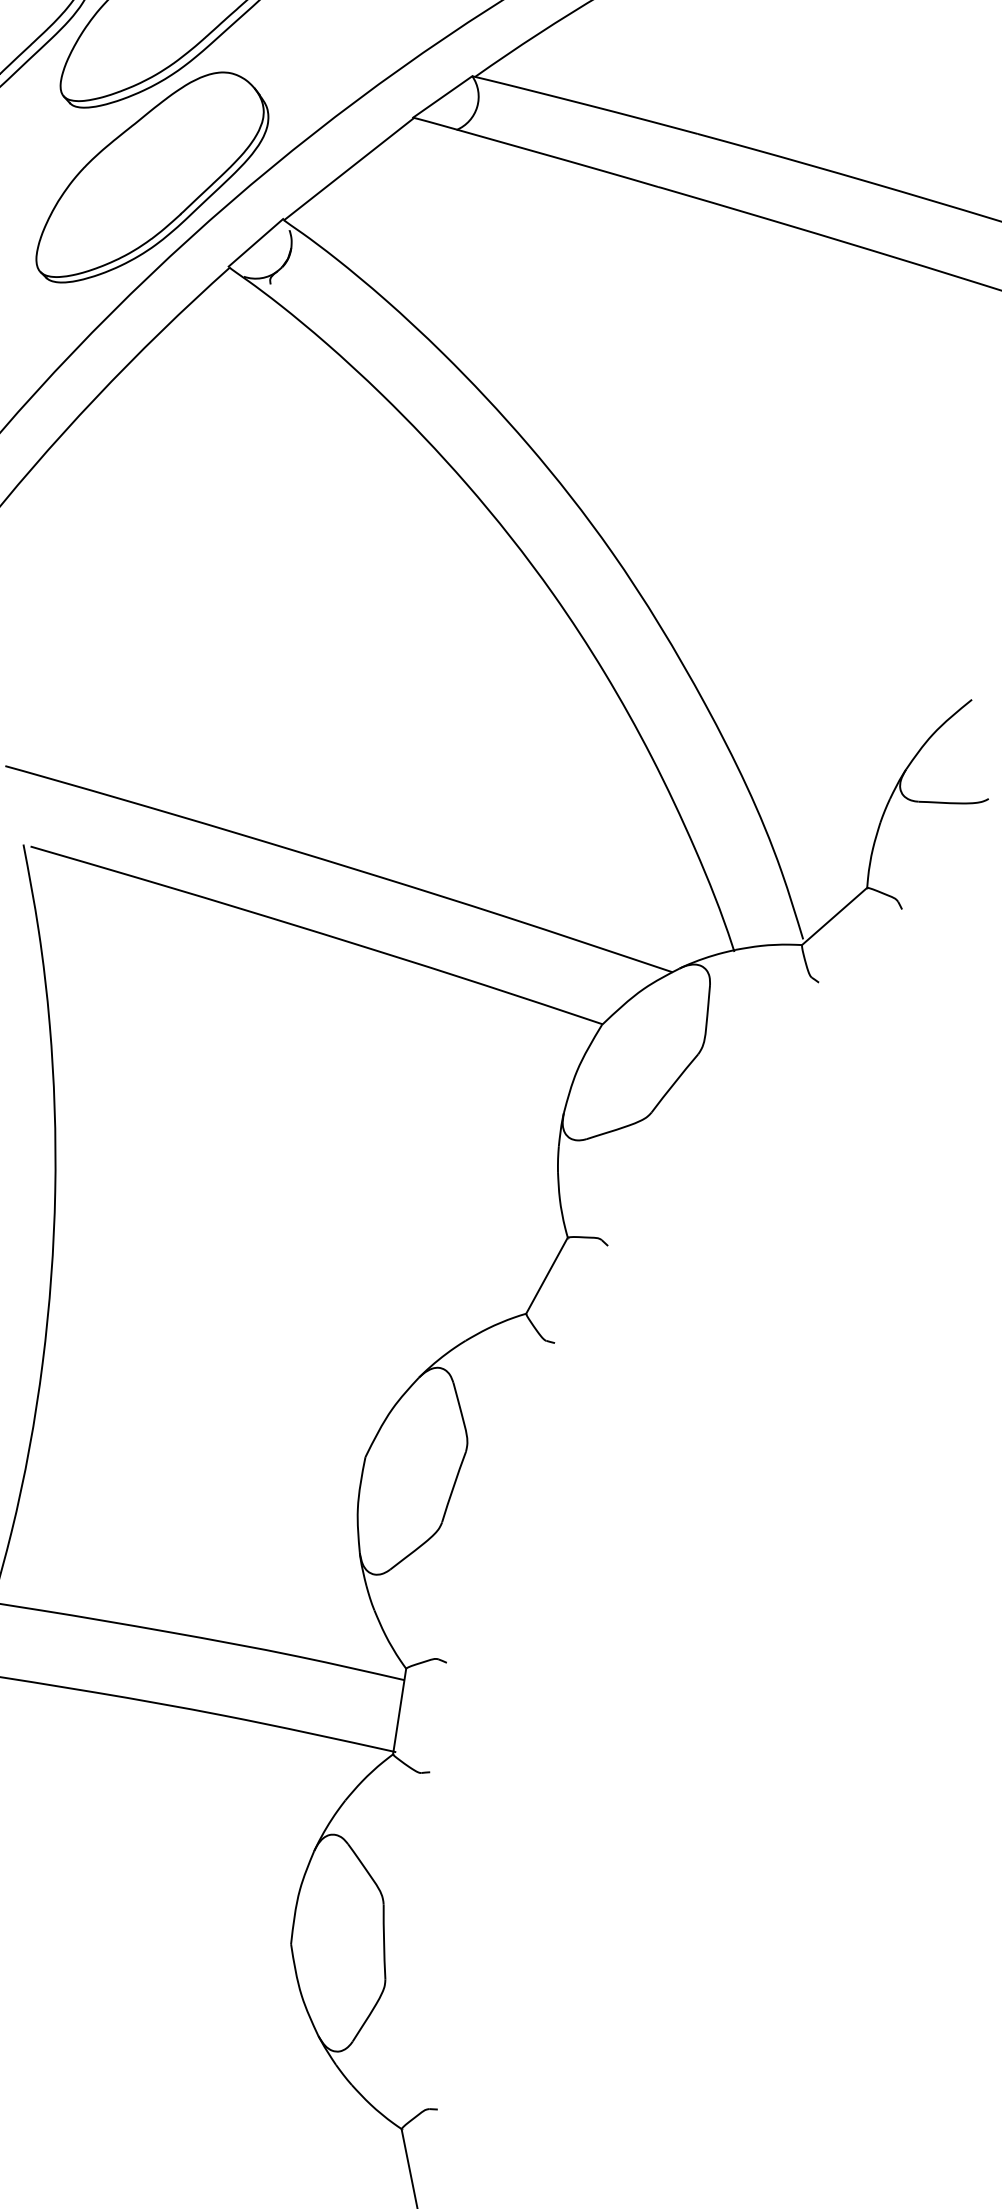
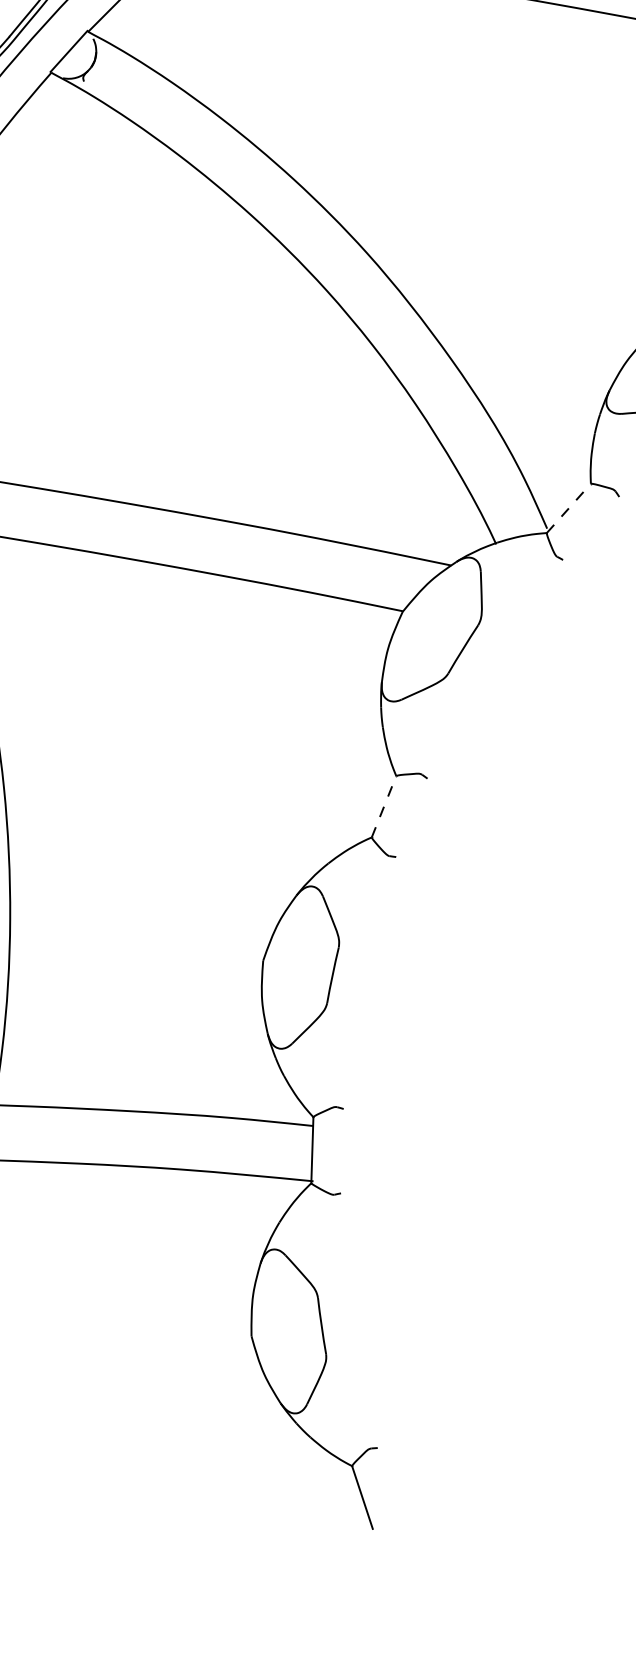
line: (835, 916) -> (569, 508), solid -> dashed
line: (547, 1275) -> (384, 806), solid -> dashed

